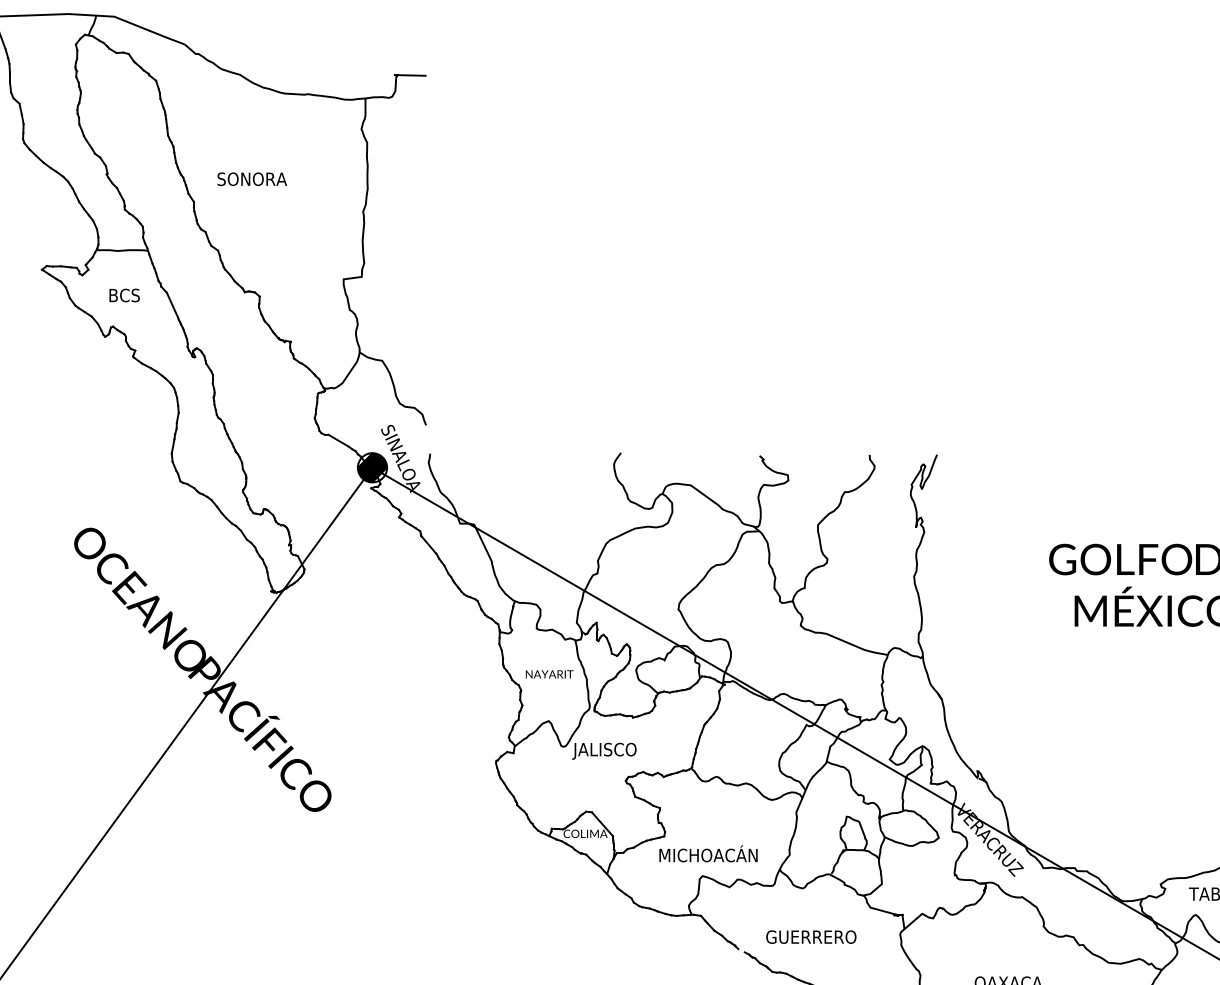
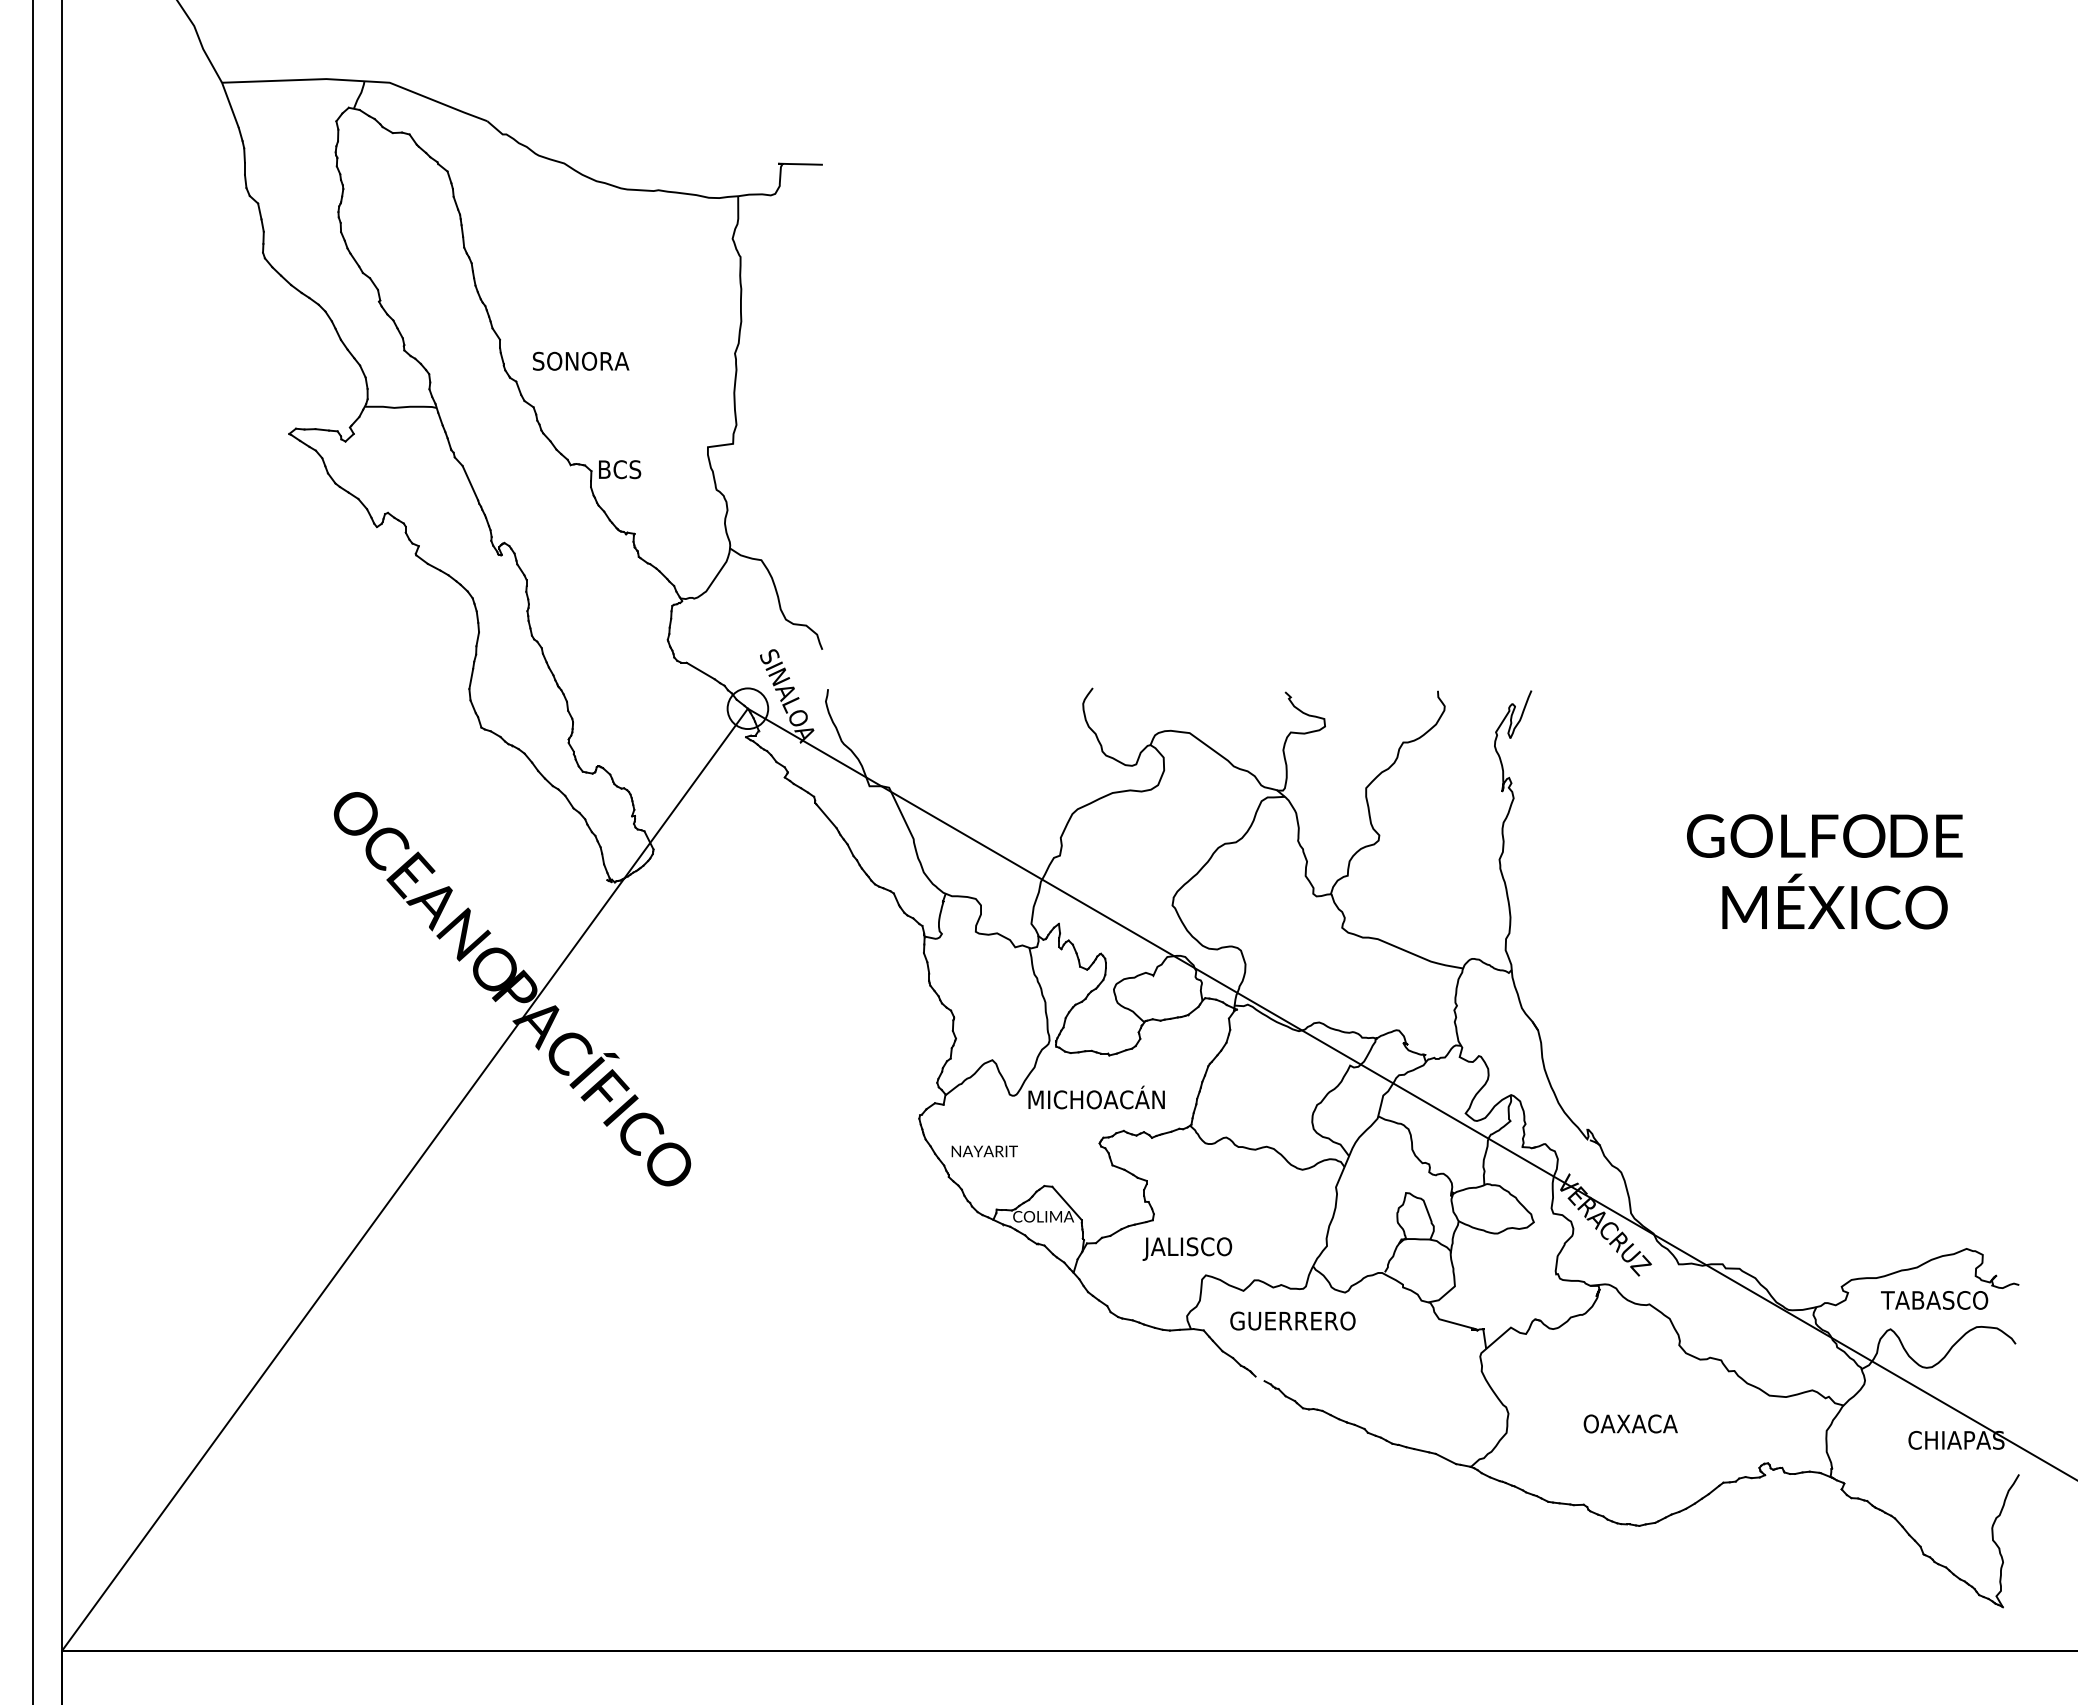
text: (252, 178) -> (581, 360), moved
text: (125, 295) -> (620, 469), moved
hatch: (372, 467) -> (747, 708), removed
text: (549, 674) -> (984, 1151), moved
text: (622, 749) -> (1094, 1099), JALISCO -> MICHOACÁN
text: (707, 855) -> (1212, 1246), MICHOACÁN -> JALISCO
text: (811, 936) -> (1292, 1320), moved

